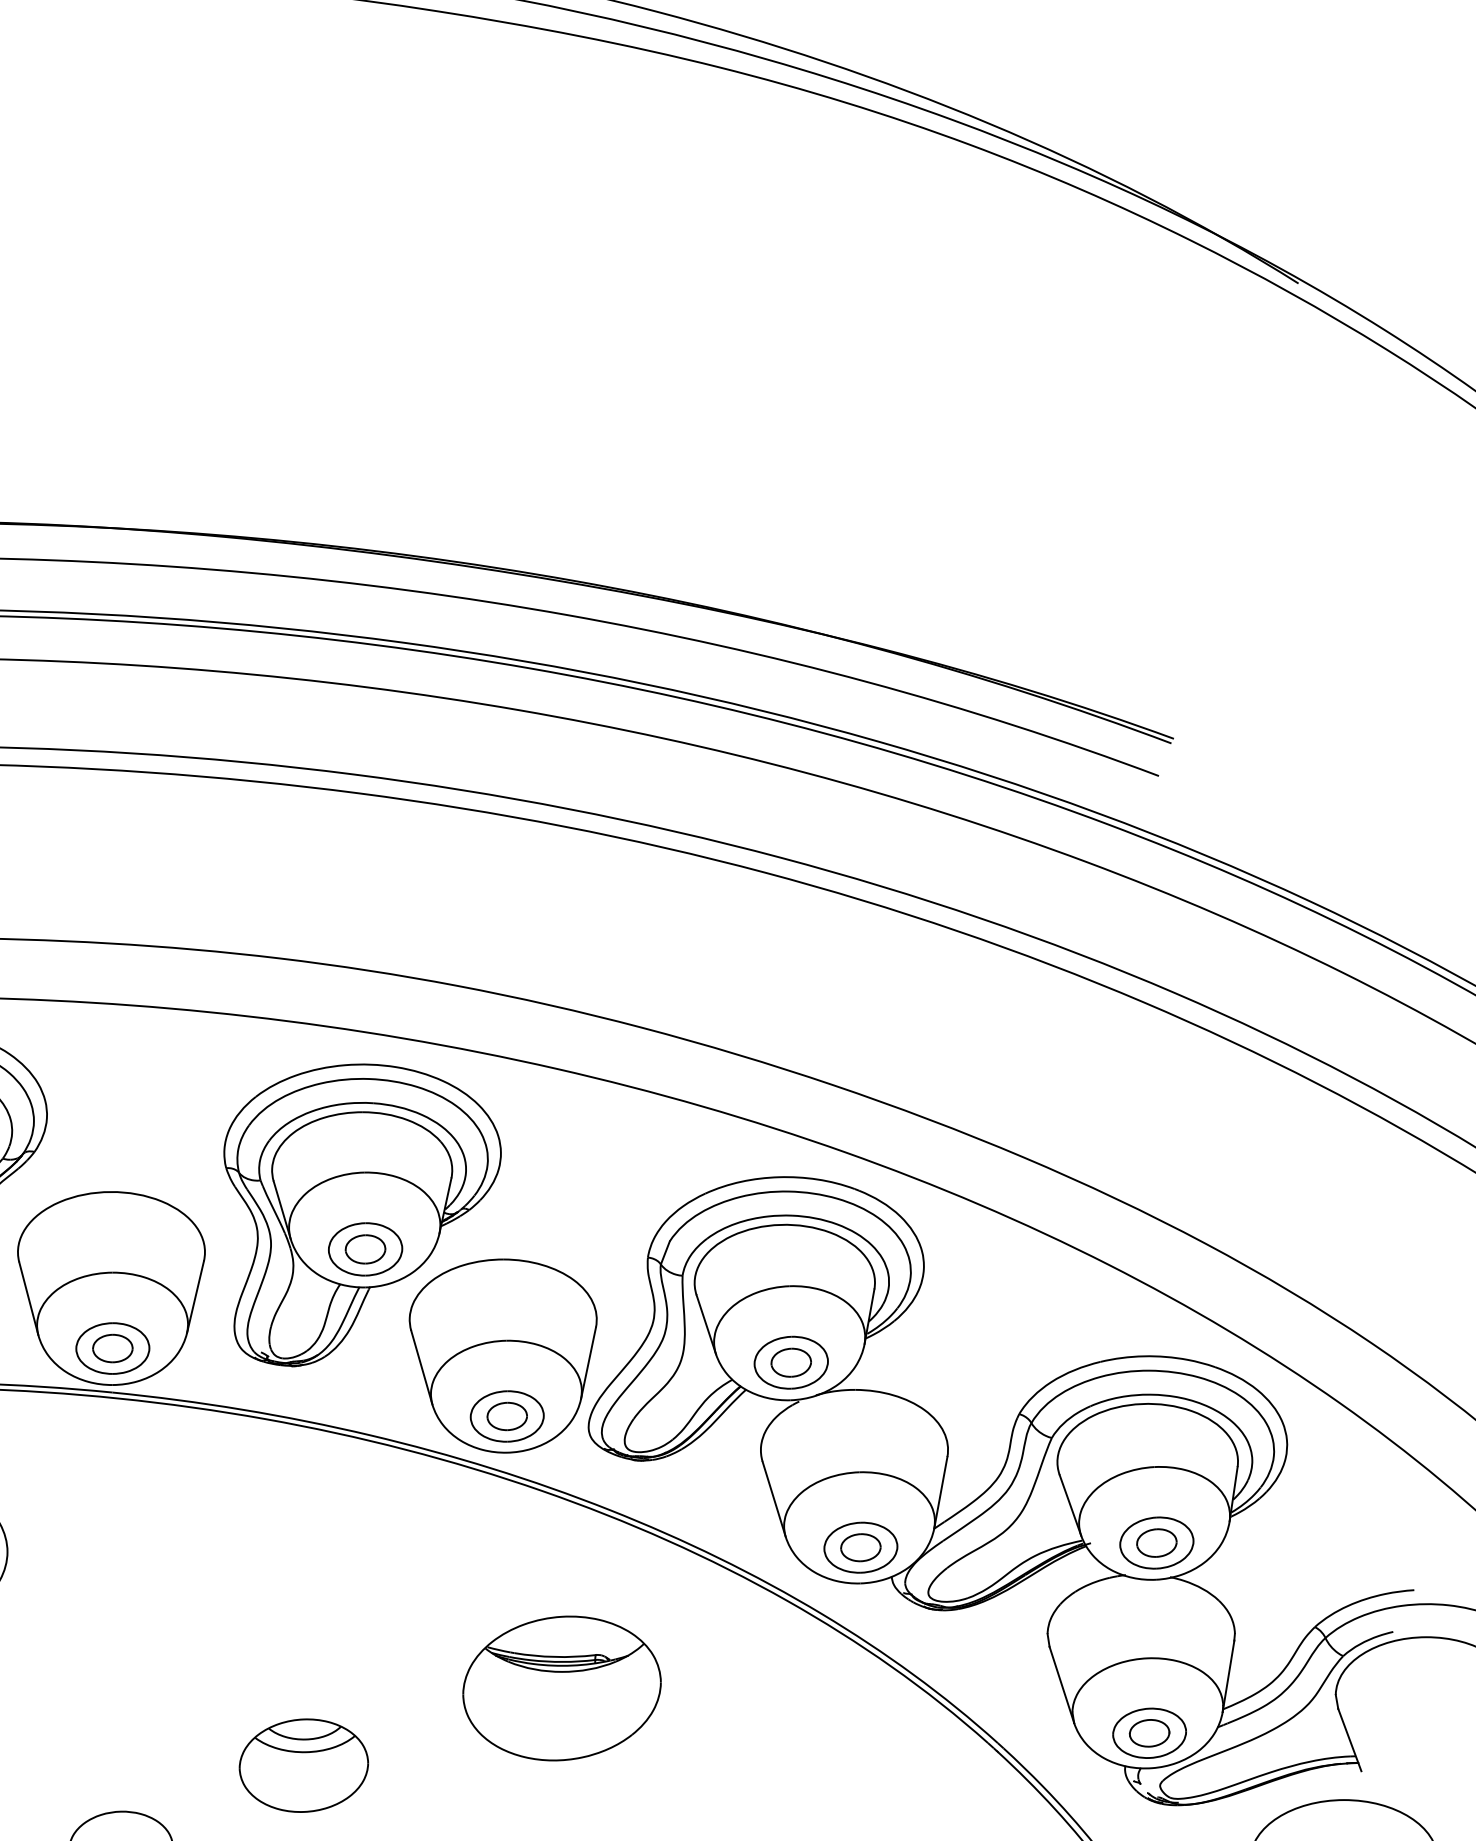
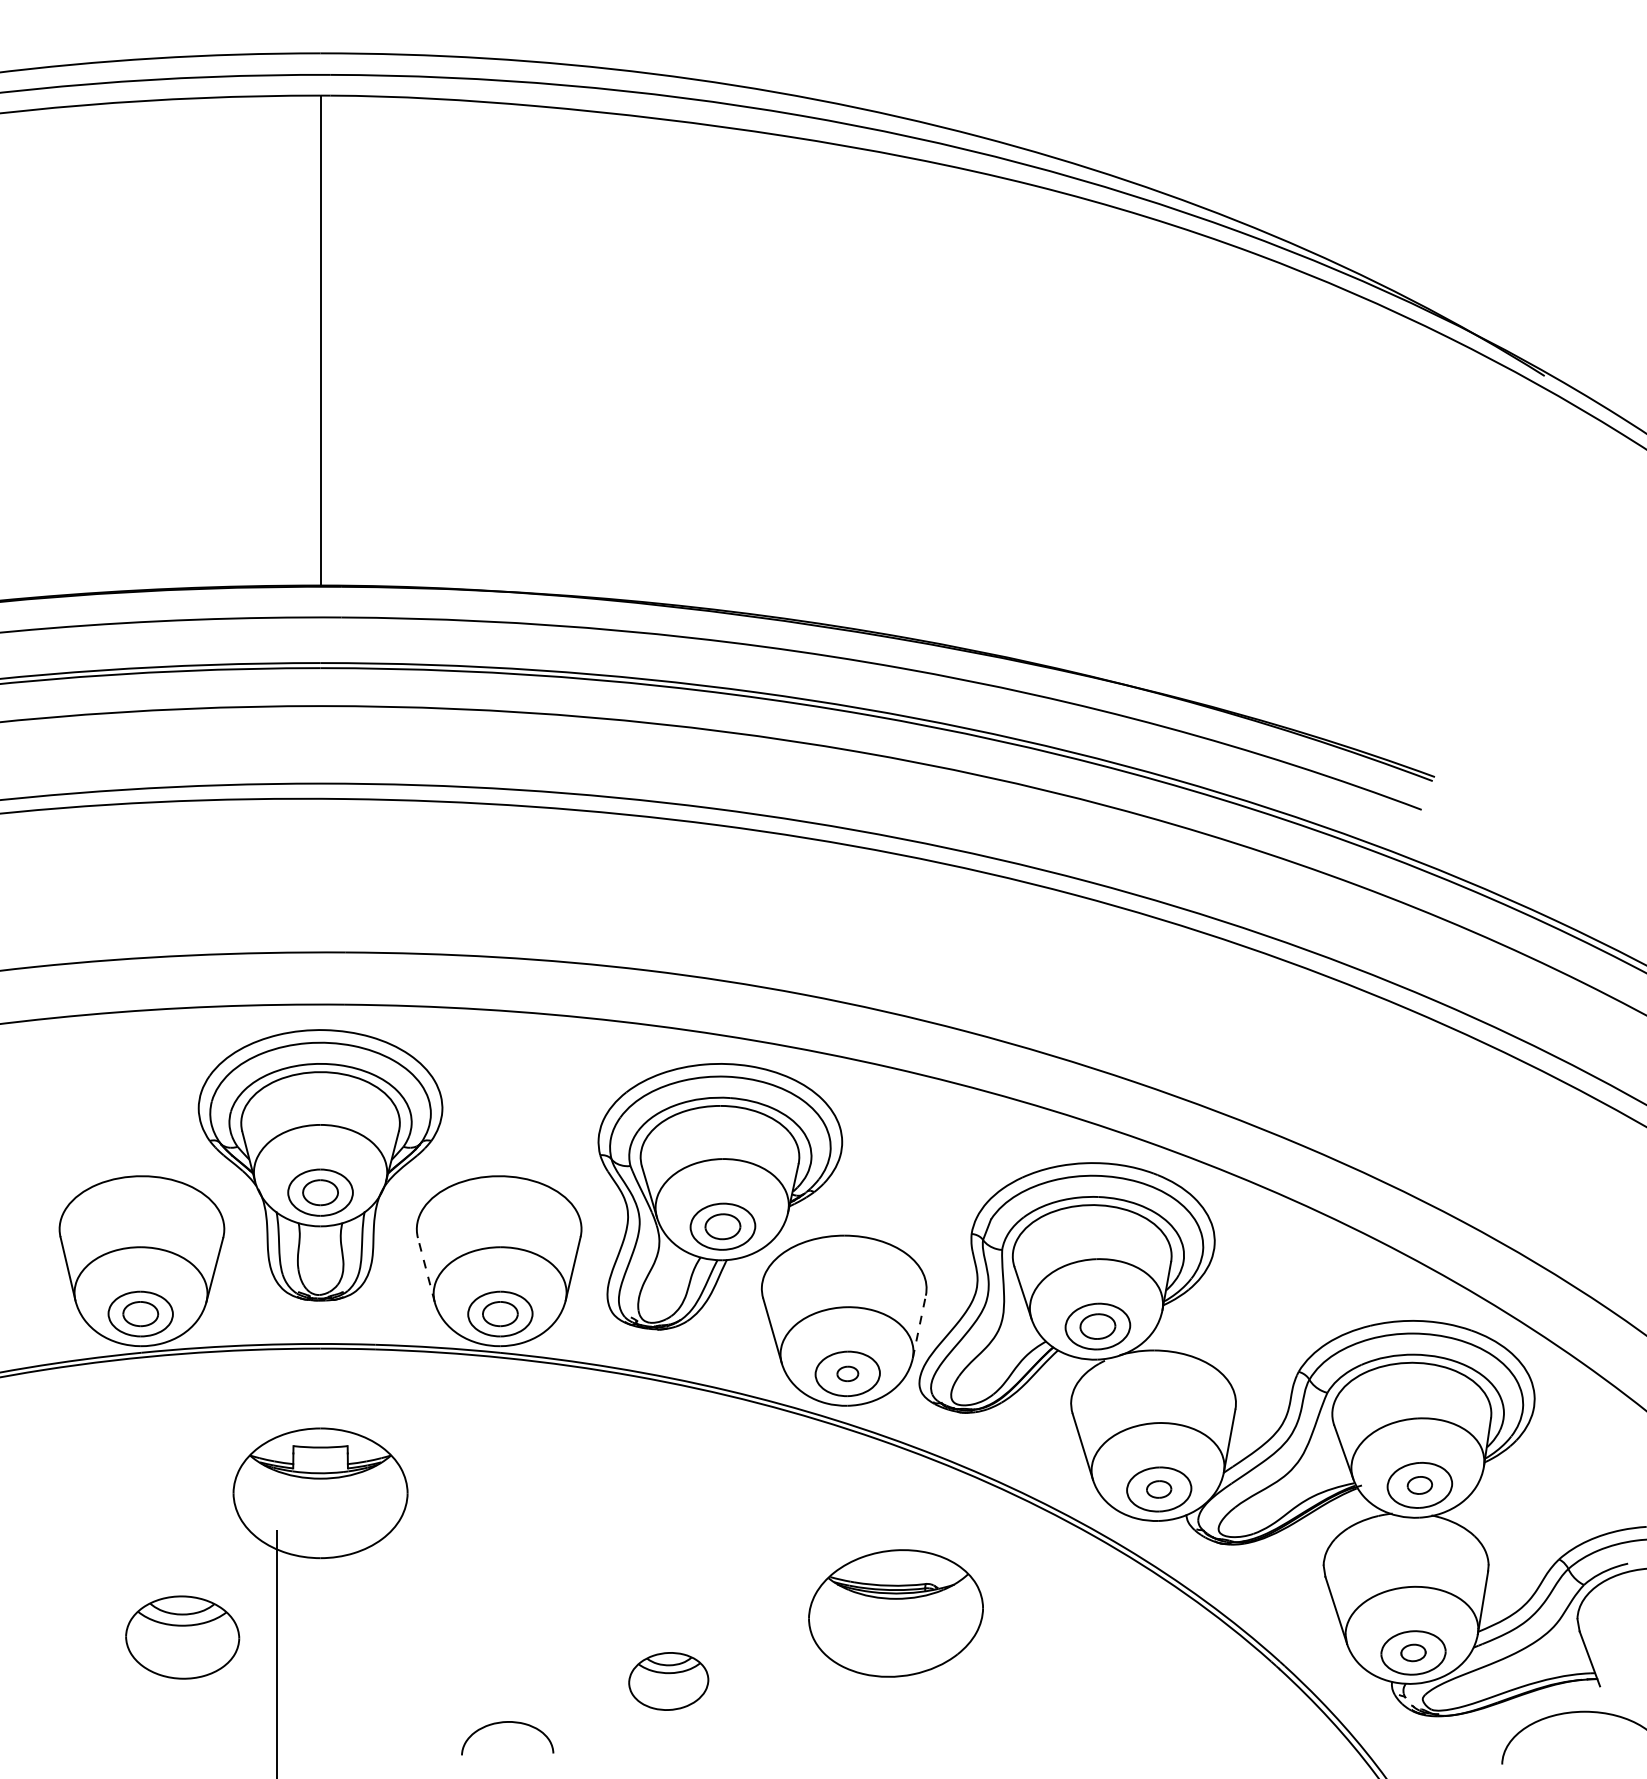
line: (28, 1297) -> (426, 1269), solid -> dashed
line: (588, 1362) -> (919, 1326), solid -> dashed
part: (506, 1416) -> (847, 1373), size x0.6
part: (1156, 1543) -> (1419, 1485), size x0.7
part: (860, 1547) -> (1158, 1489), size x0.7
part: (1149, 1732) -> (1413, 1652), size x0.7
part: (303, 1765) -> (668, 1681), size x0.7

